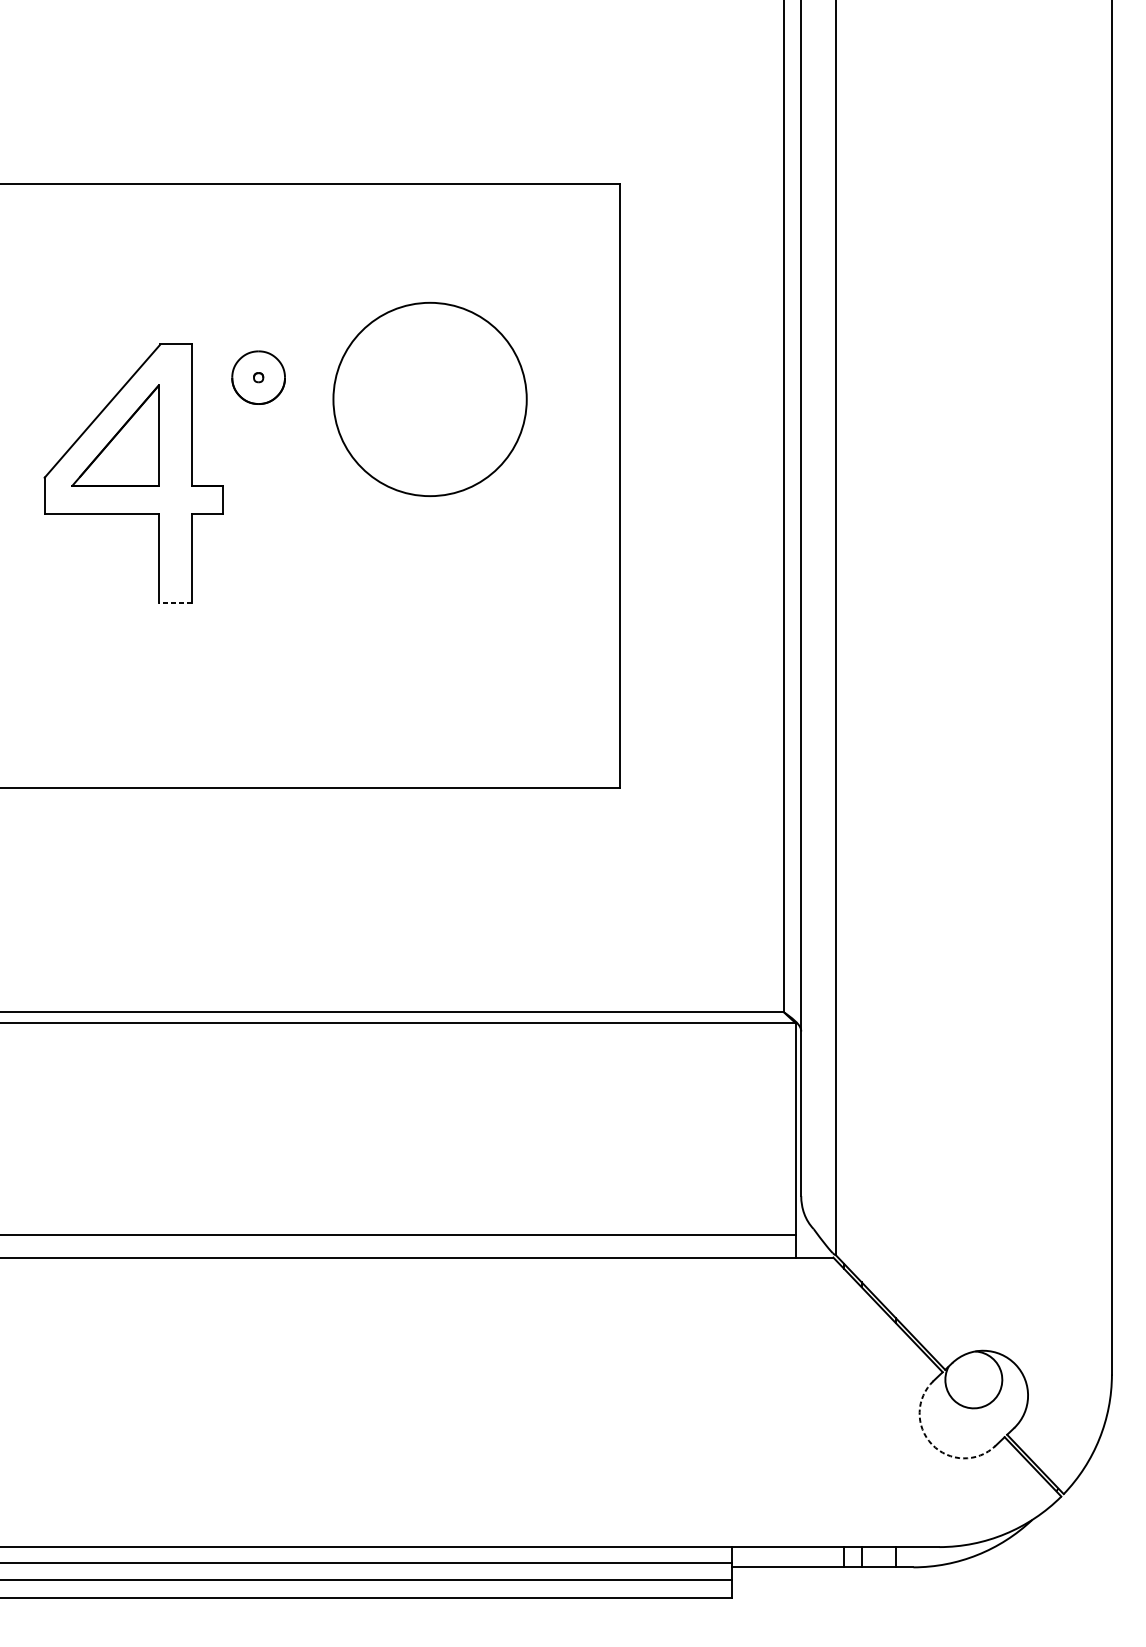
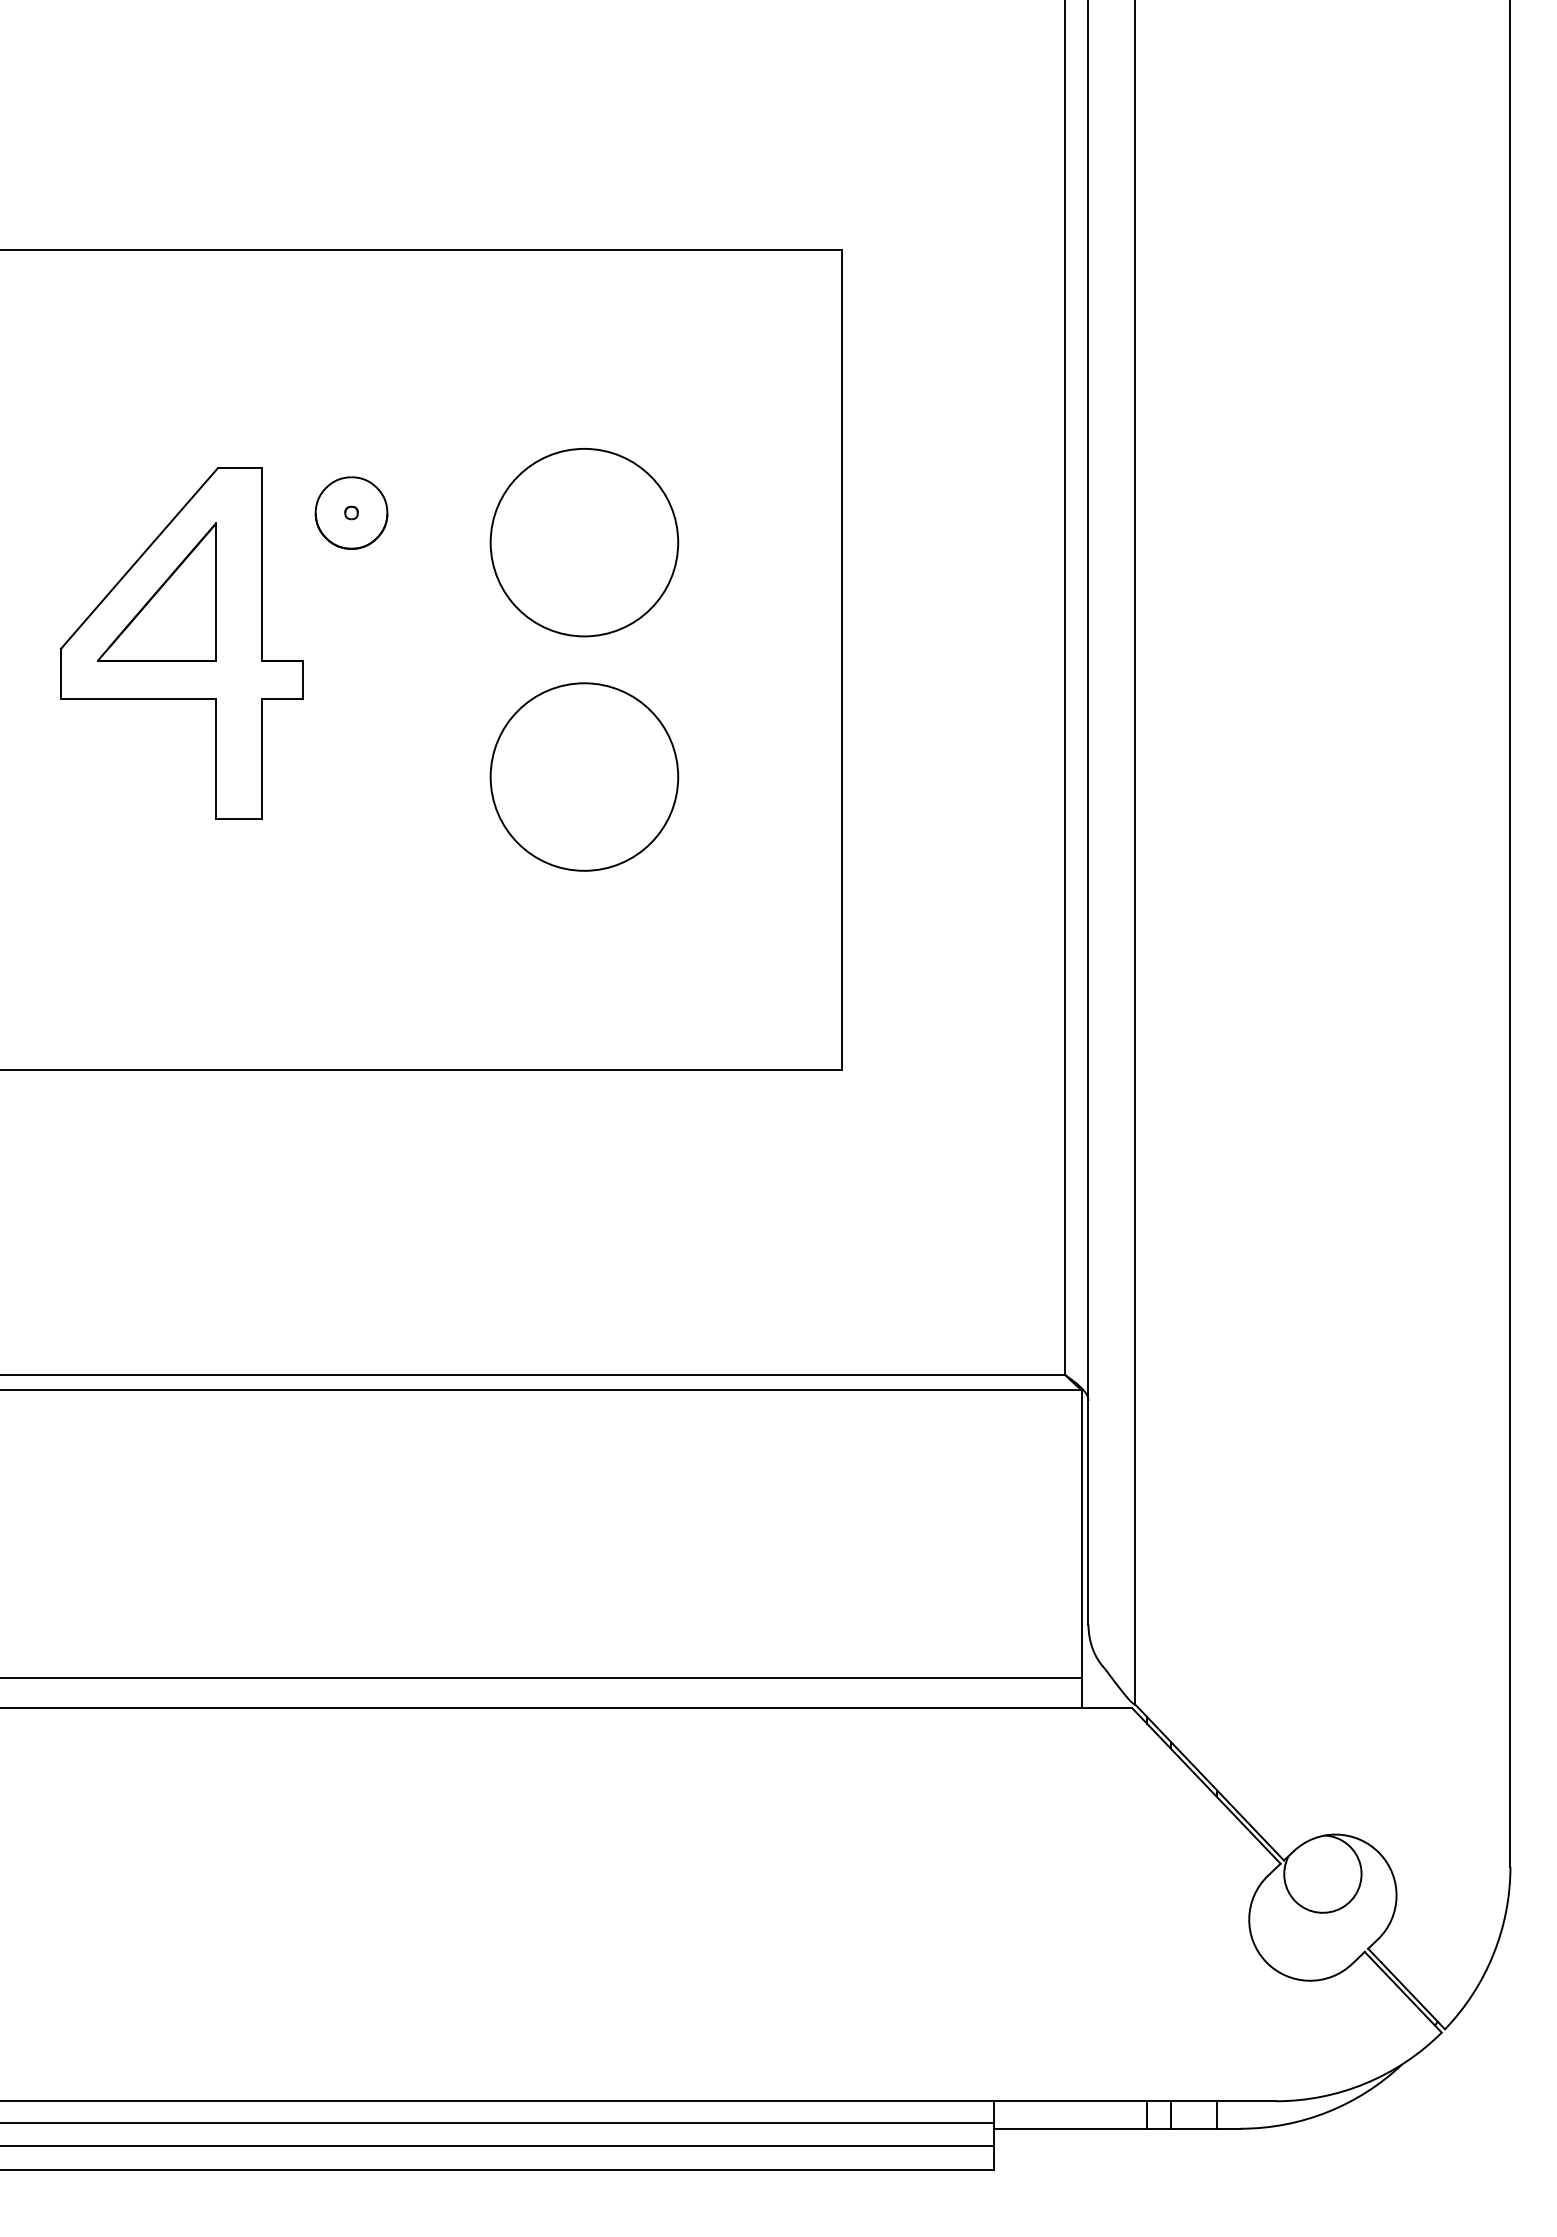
circle: (430, 399) -> (584, 542), size x0.71
circle: (430, 571) -> (584, 776), added
line: (175, 603) -> (238, 819), dashed -> solid
arc: (932, 1444) -> (1266, 1961), dashed -> solid

